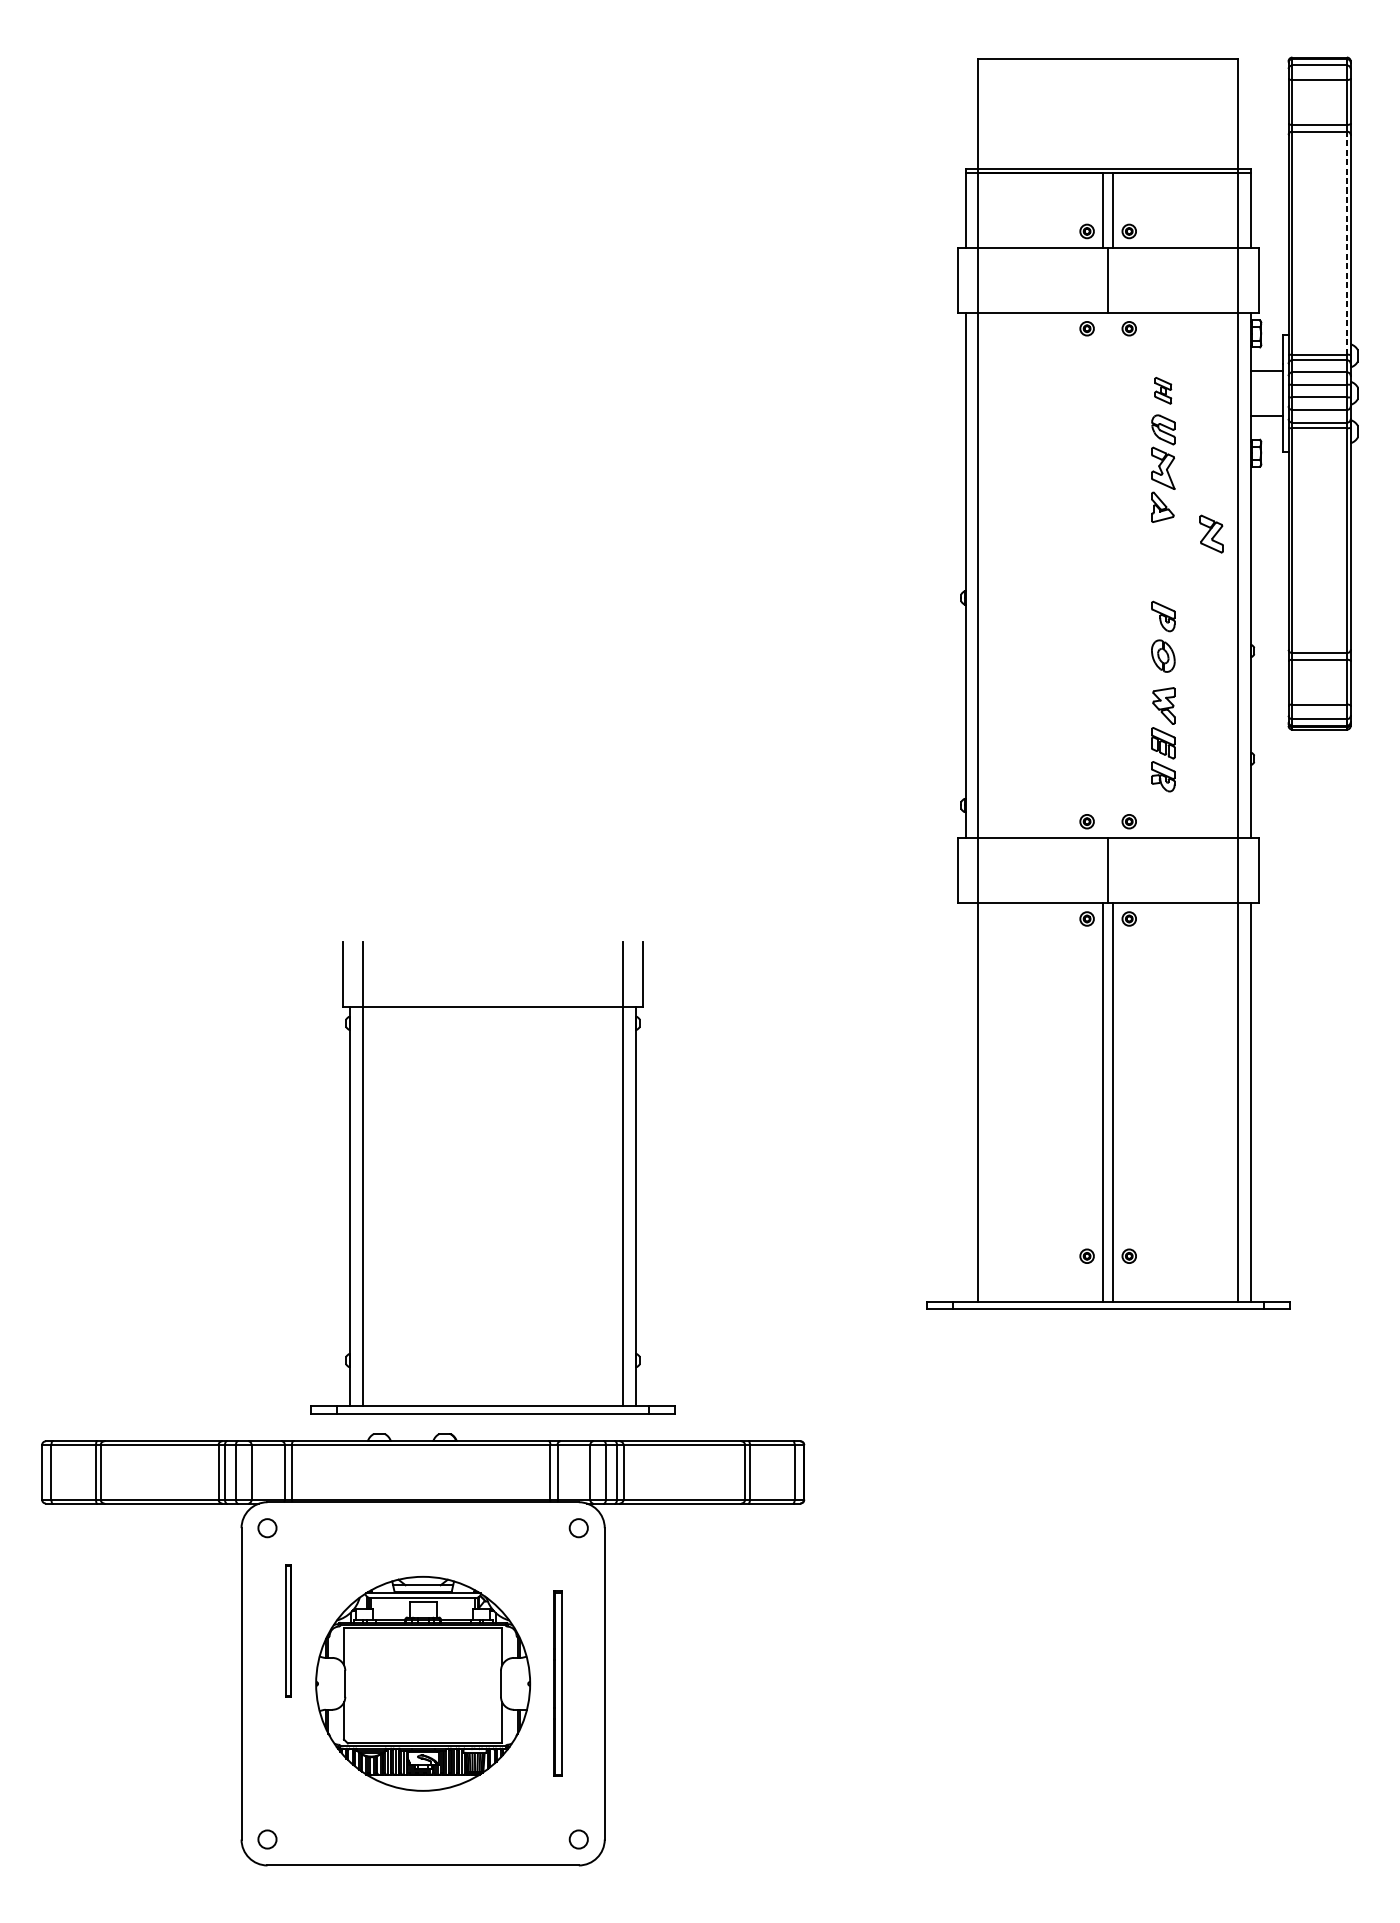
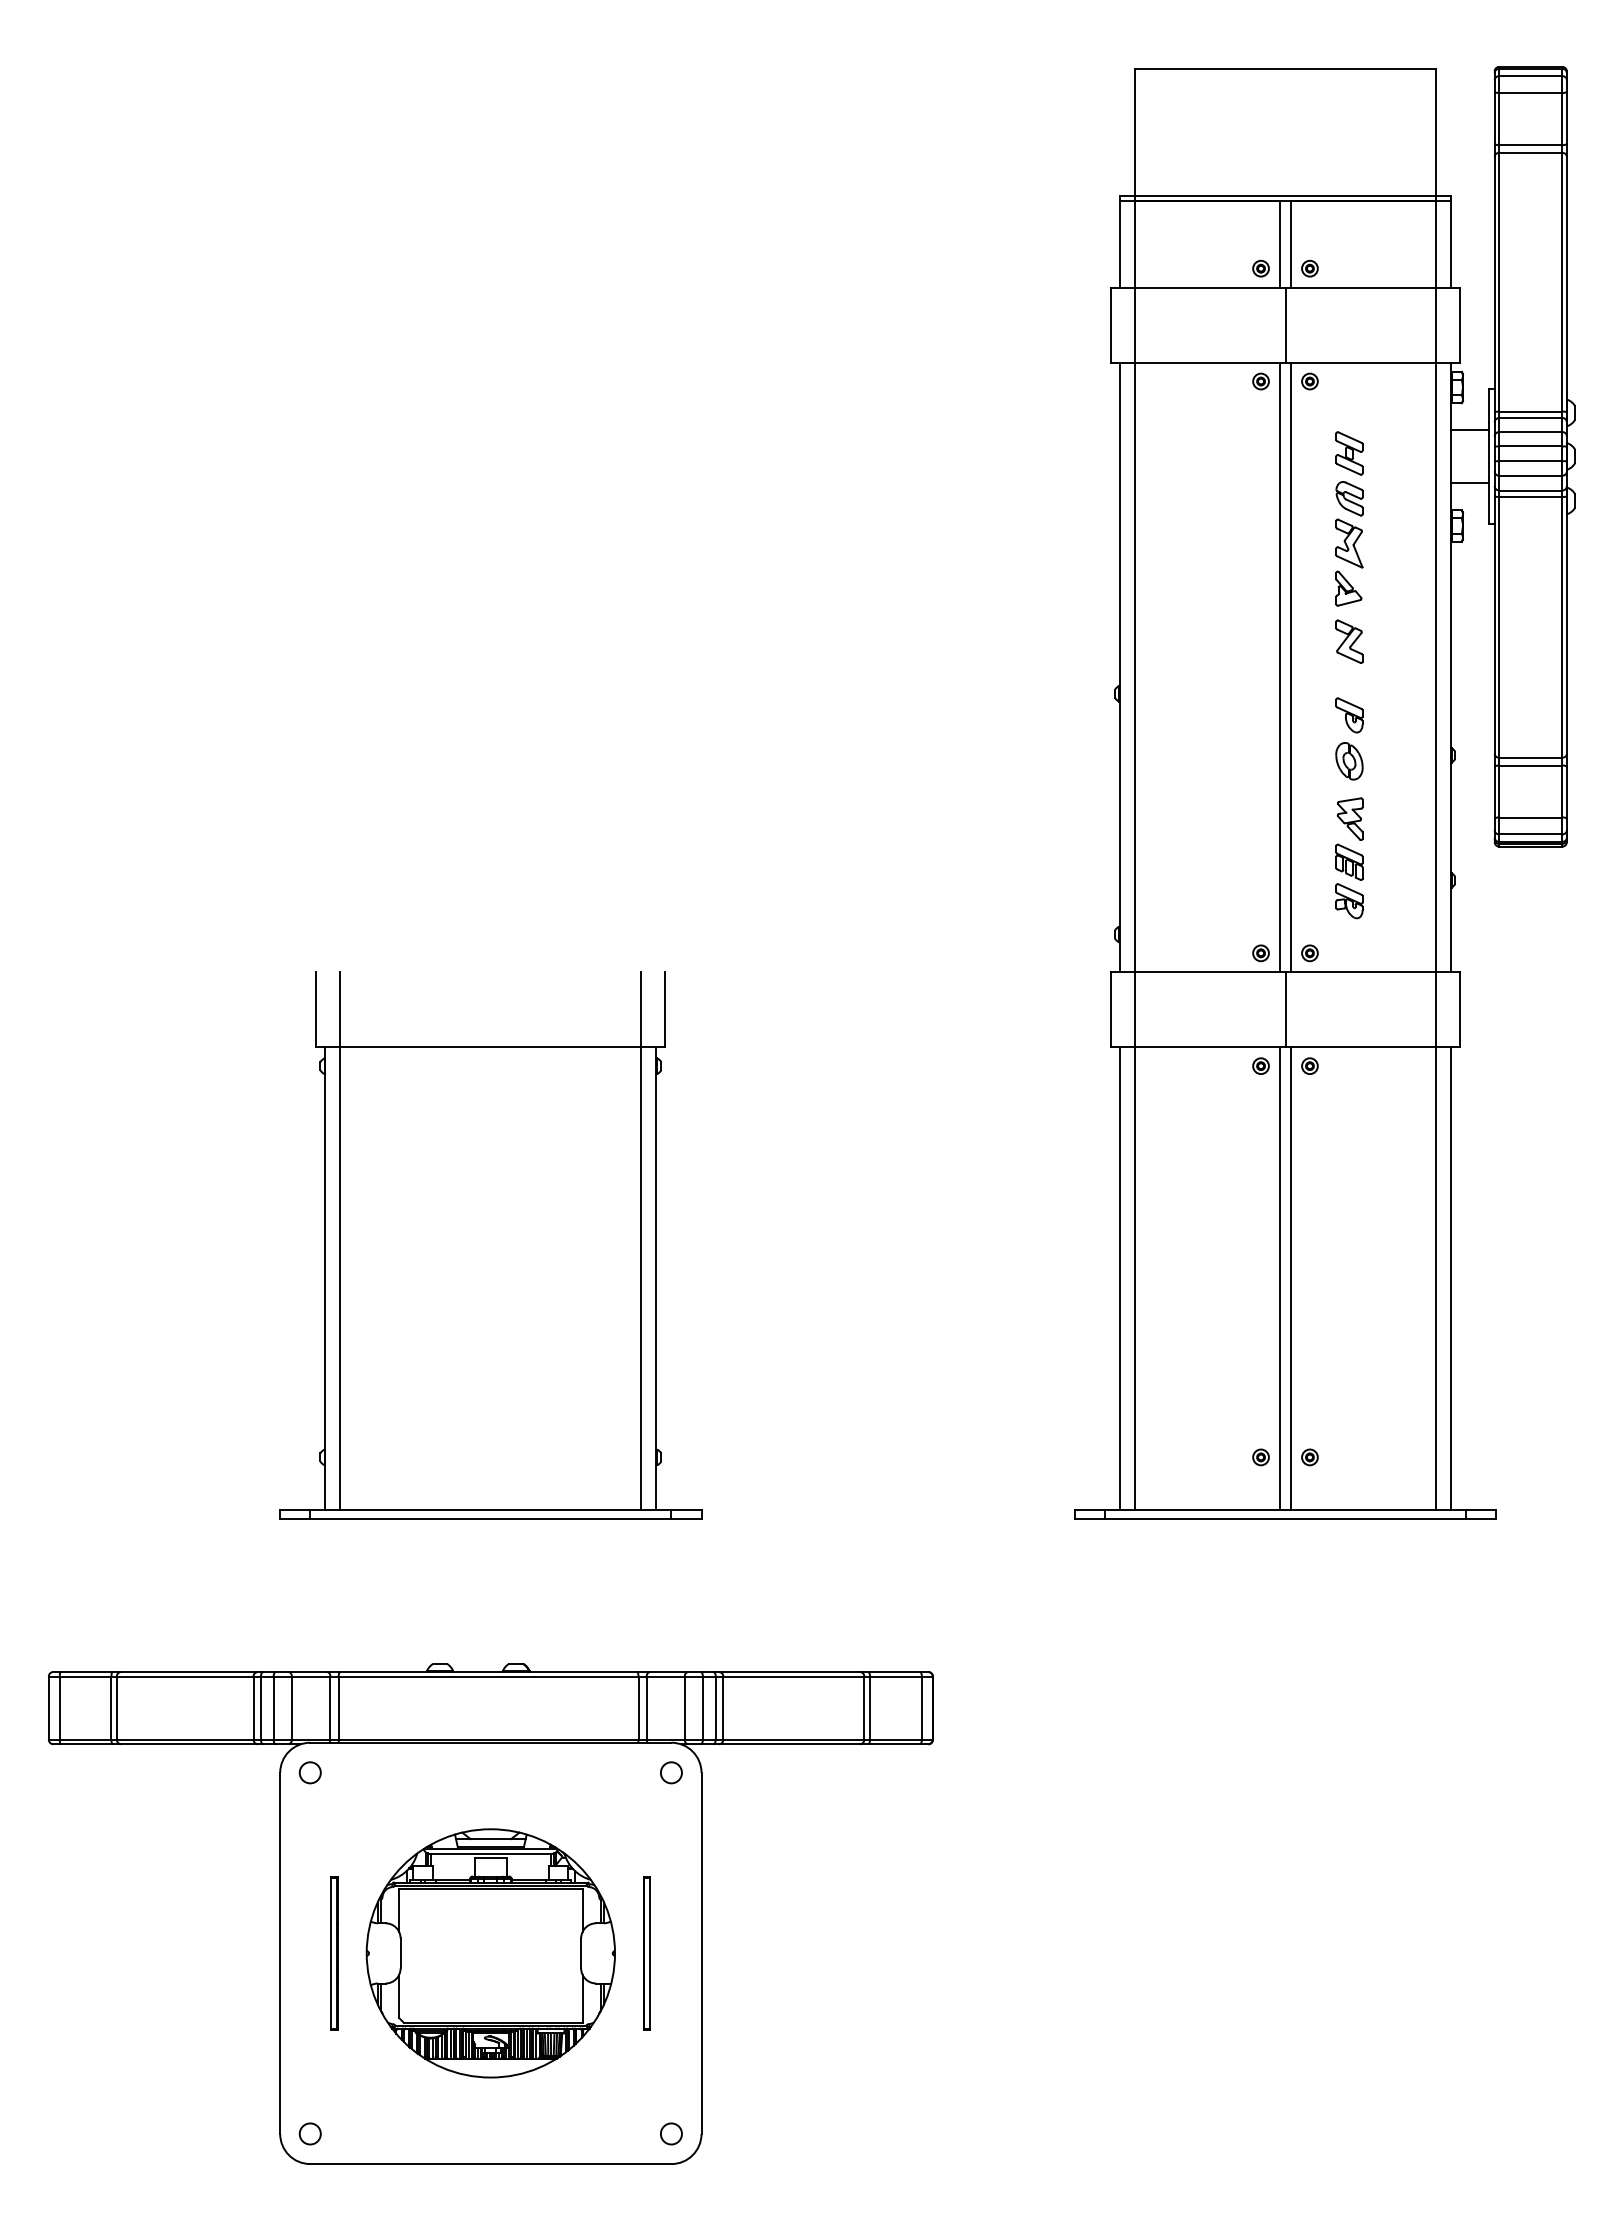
line: (1347, 242) -> (1562, 281), dashed -> solid
part: (1163, 390) -> (1349, 453), size x1.43
part: (1211, 533) -> (1349, 641), moved
line: (1103, 575) -> (1279, 667), added
line: (1113, 575) -> (1291, 667), added
line: (965, 1102) -> (1119, 1278), added
part: (492, 1177) -> (490, 1245), moved
part: (288, 1631) -> (334, 1953), moved
part: (557, 1683) -> (646, 1953), size x0.71

